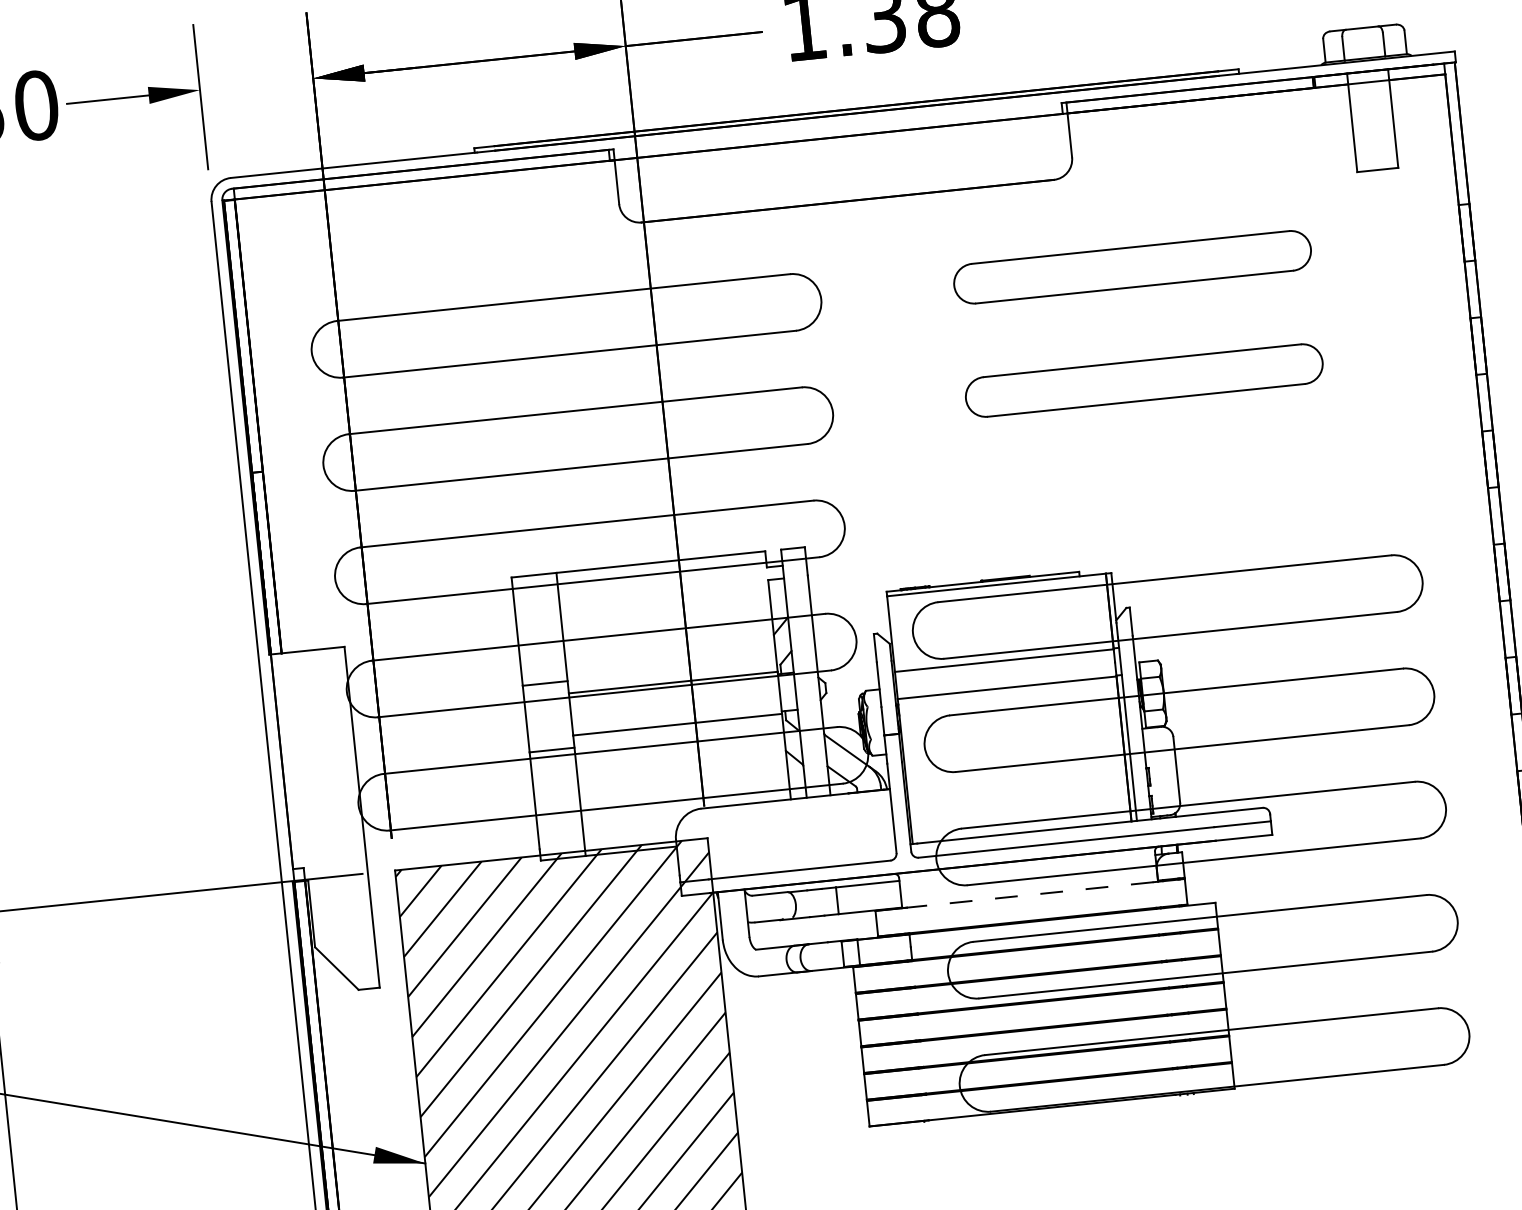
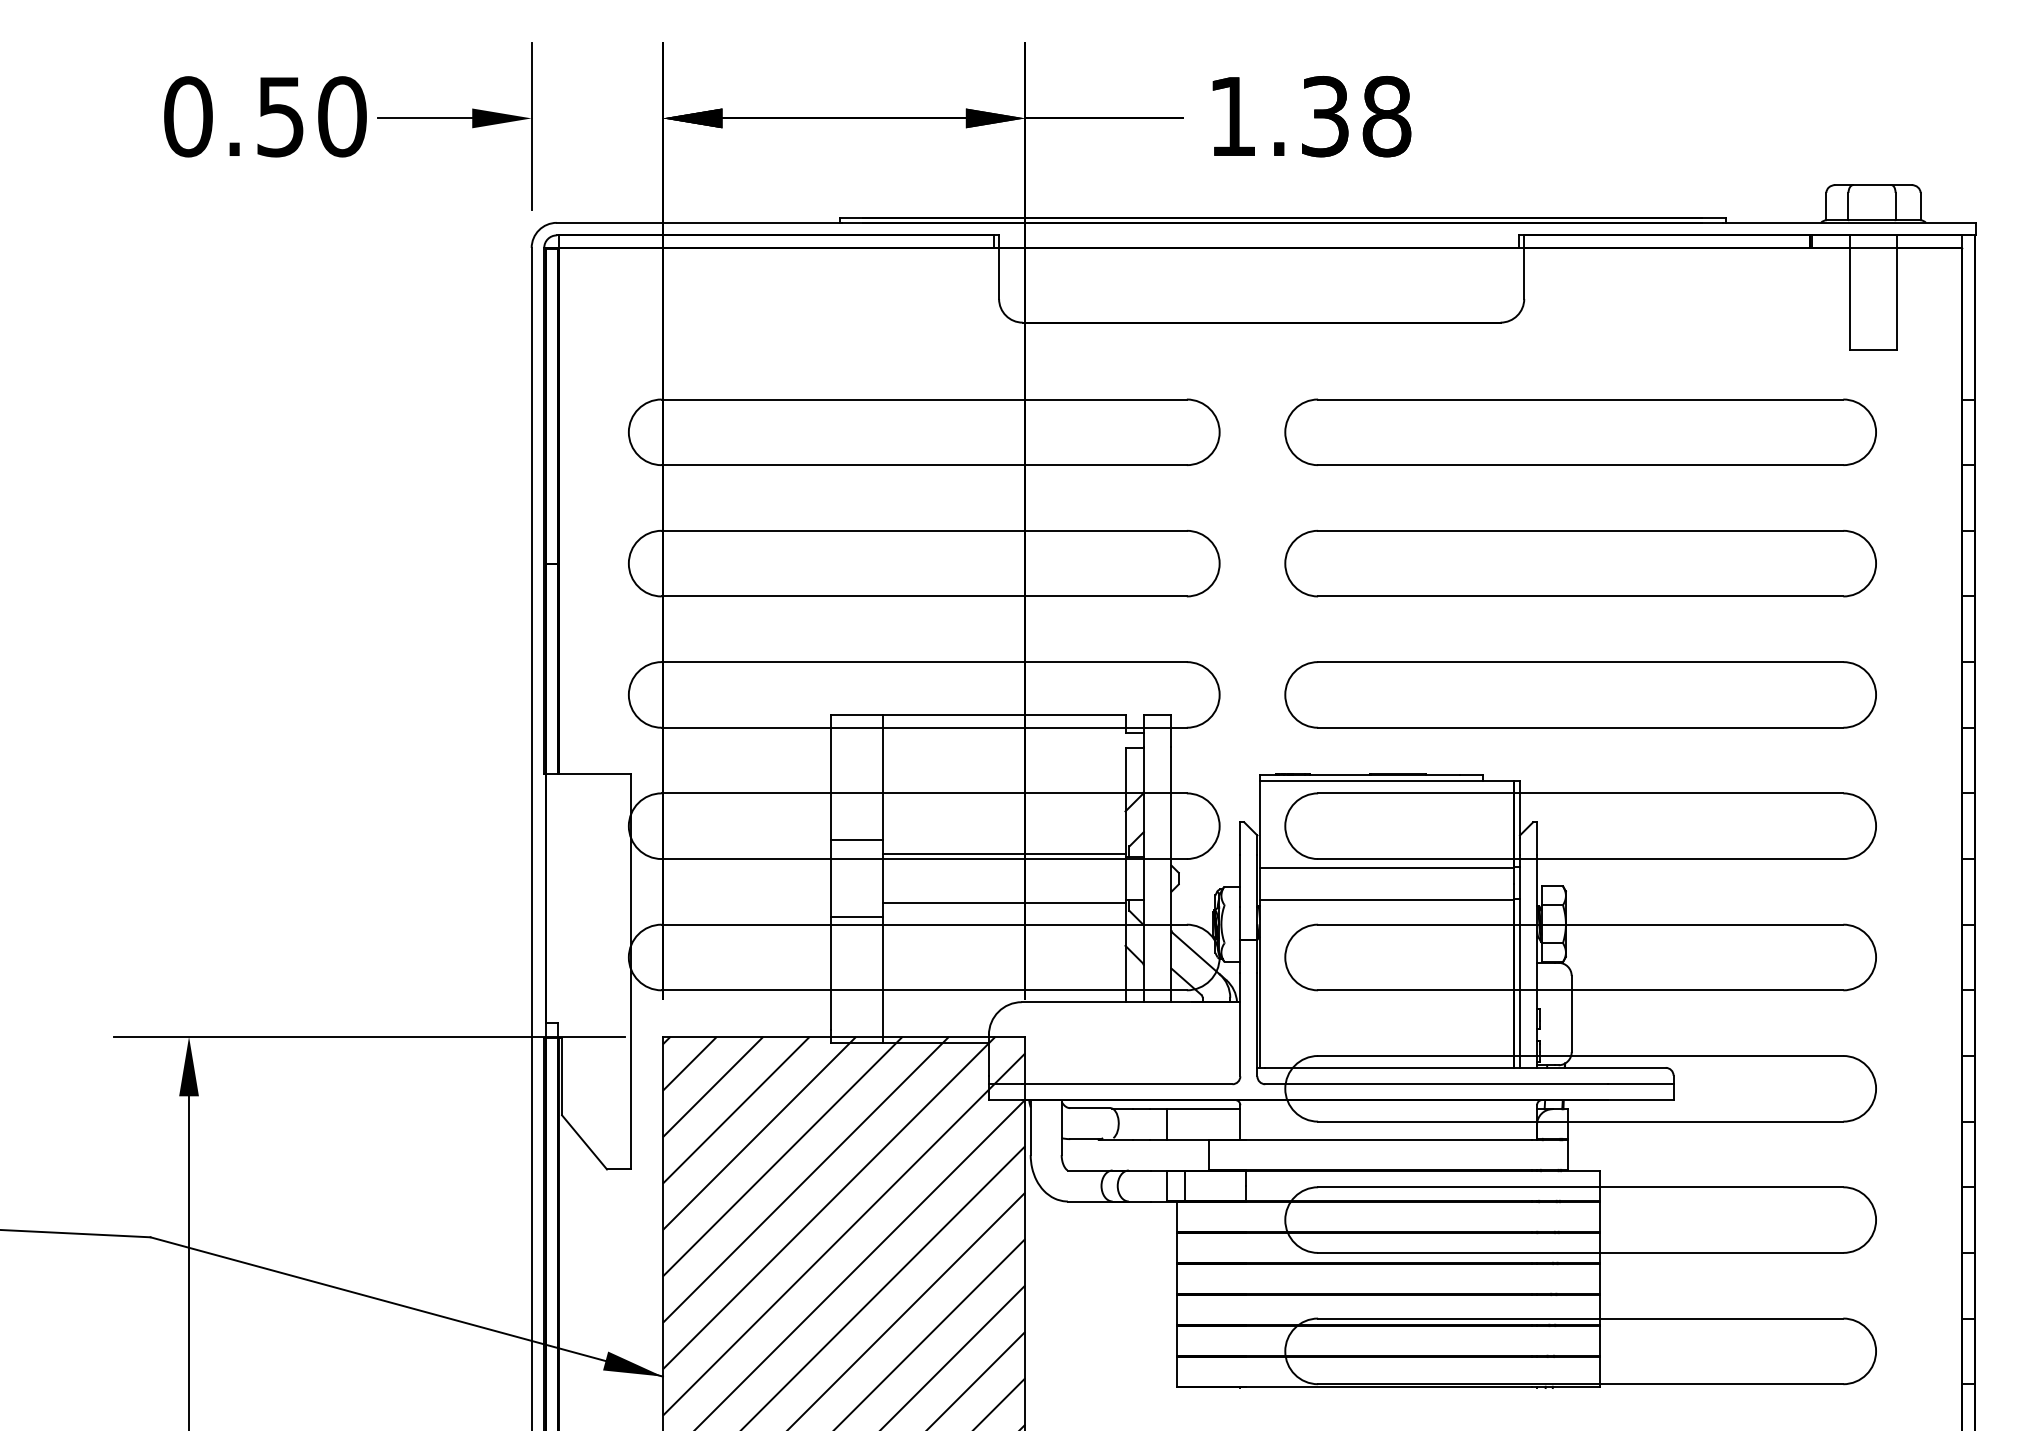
part: (1132, 266) -> (1580, 431), size x1.43
part: (1144, 380) -> (1580, 563), size x1.43
part: (1155, 493) -> (1580, 694), added
line: (1030, 895) -> (1388, 1140), dashed -> solid

